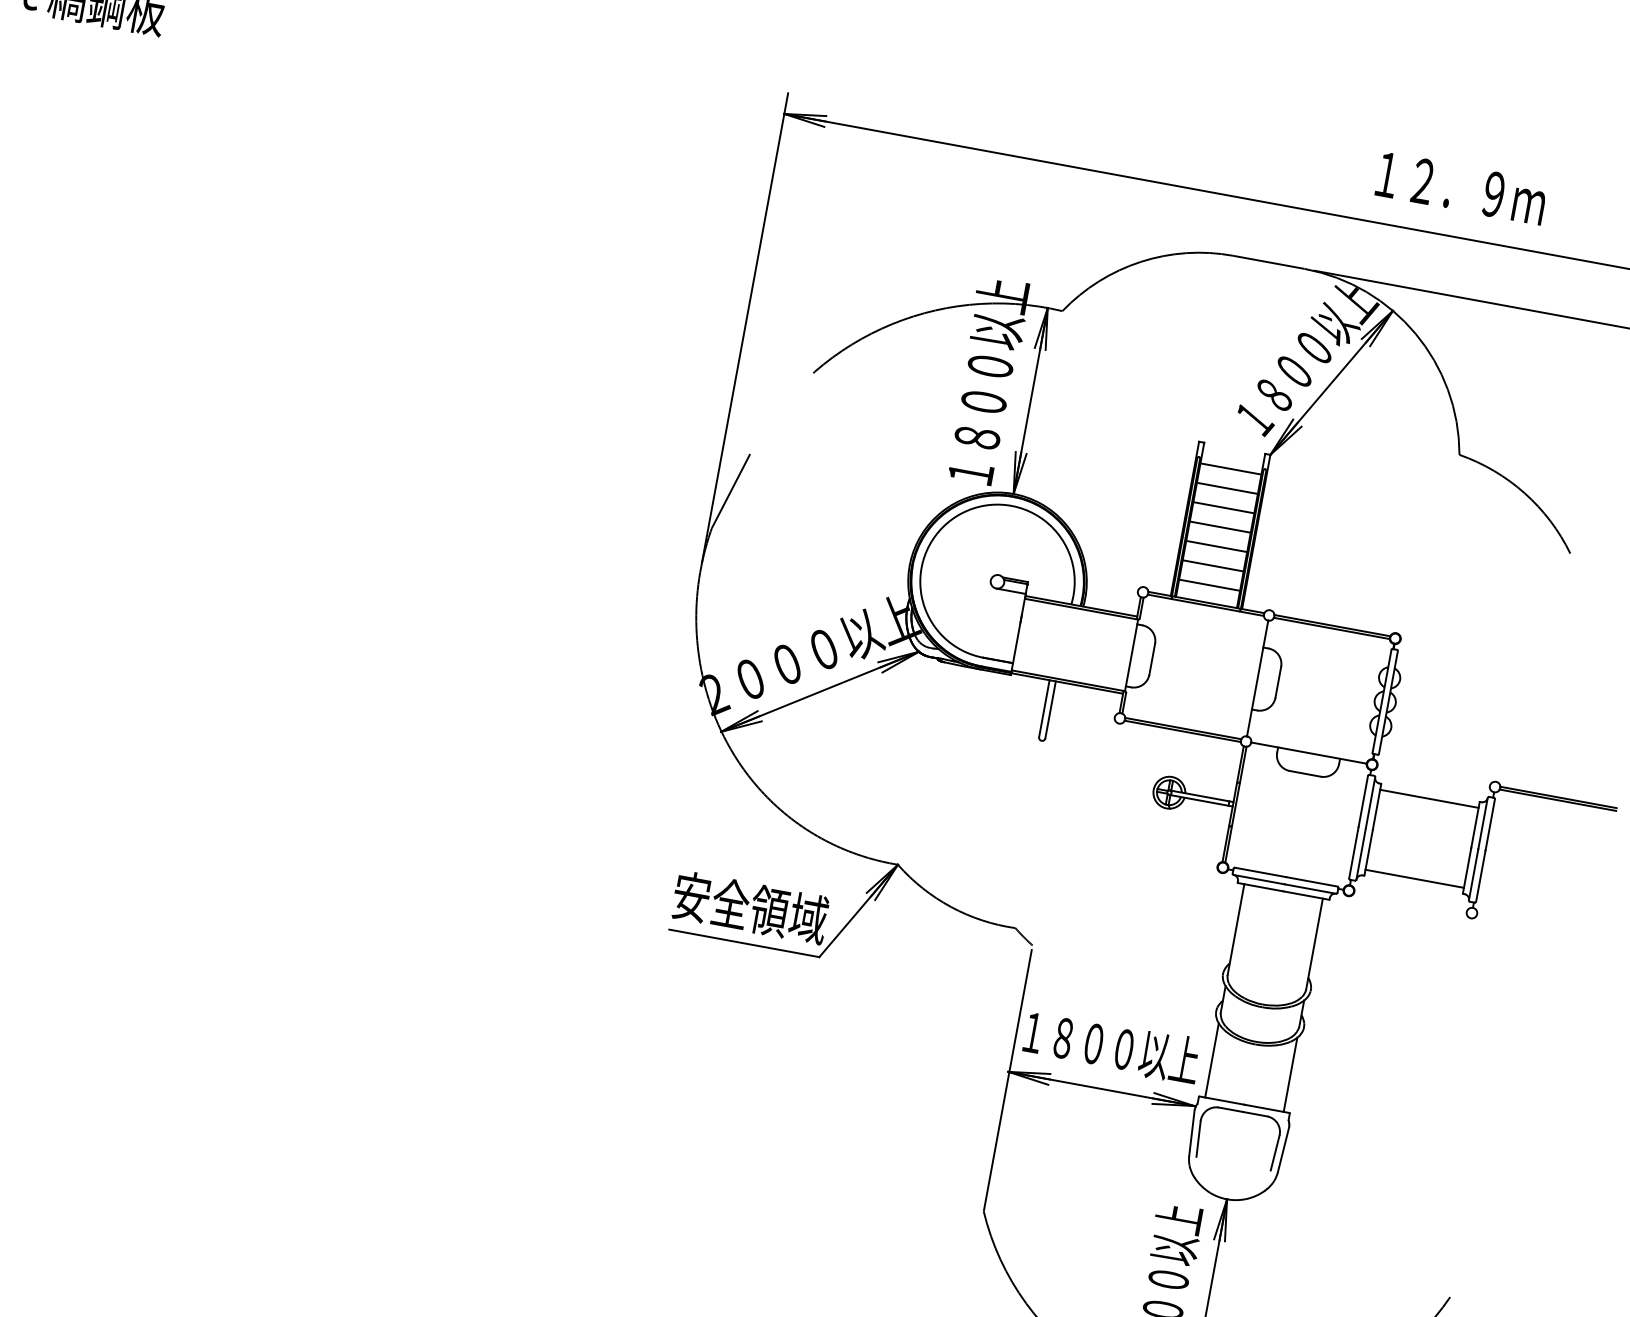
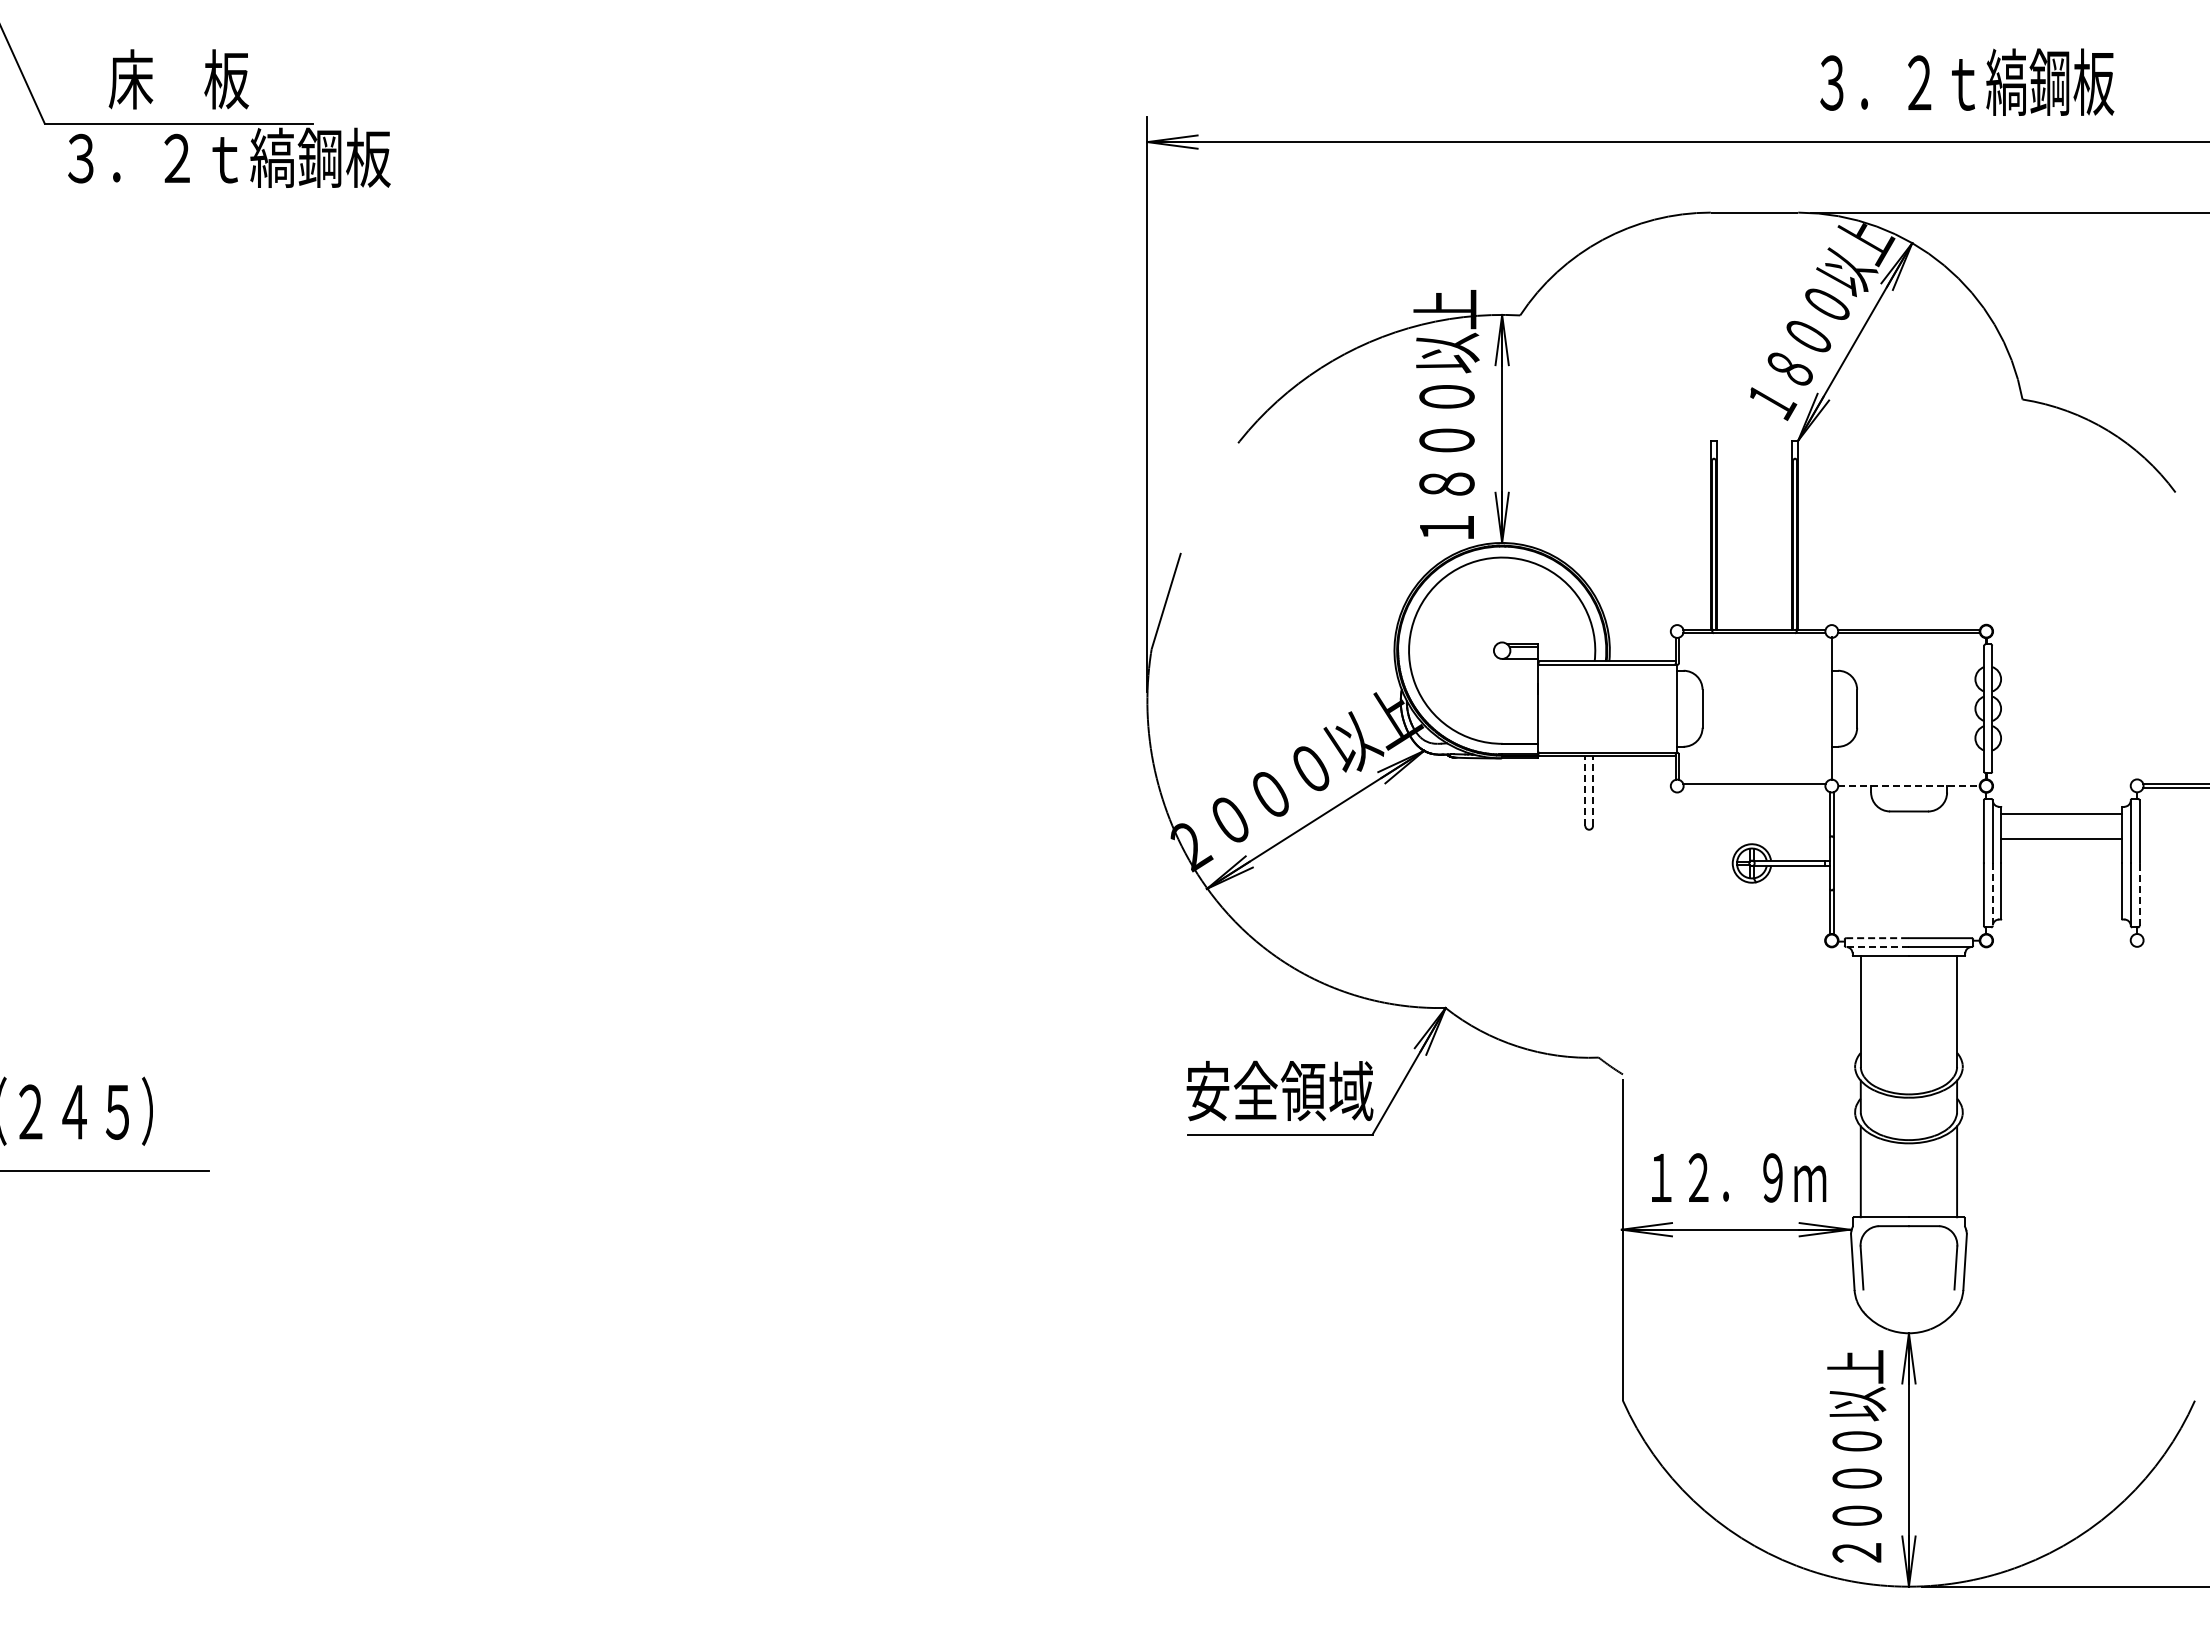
text: (1462, 187) -> (1967, 81), １２．９ｍ -> ３．２ｔ縞鋼板
line: (1230, 469) -> (1754, 466), removed
line: (1227, 488) -> (1754, 489), removed
line: (1223, 507) -> (1754, 513), removed
line: (1220, 527) -> (1754, 537), removed
line: (1216, 546) -> (1754, 561), removed
line: (1213, 565) -> (1754, 584), removed
line: (1209, 585) -> (1754, 608), removed
line: (1044, 709) -> (1585, 791), solid -> dashed
line: (1050, 710) -> (1593, 791), solid -> dashed
line: (1182, 731) -> (1754, 787), removed
line: (1309, 753) -> (1909, 786), solid -> dashed
line: (1360, 854) -> (1992, 894), solid -> dashed
line: (1261, 872) -> (1878, 938), solid -> dashed
line: (1480, 876) -> (2139, 894), solid -> dashed
line: (1414, 879) -> (2061, 839), moved
line: (1259, 880) -> (1877, 947), solid -> dashed
text: (1112, 1046) -> (1739, 1177), １８００以上 -> １２．９ｍ

